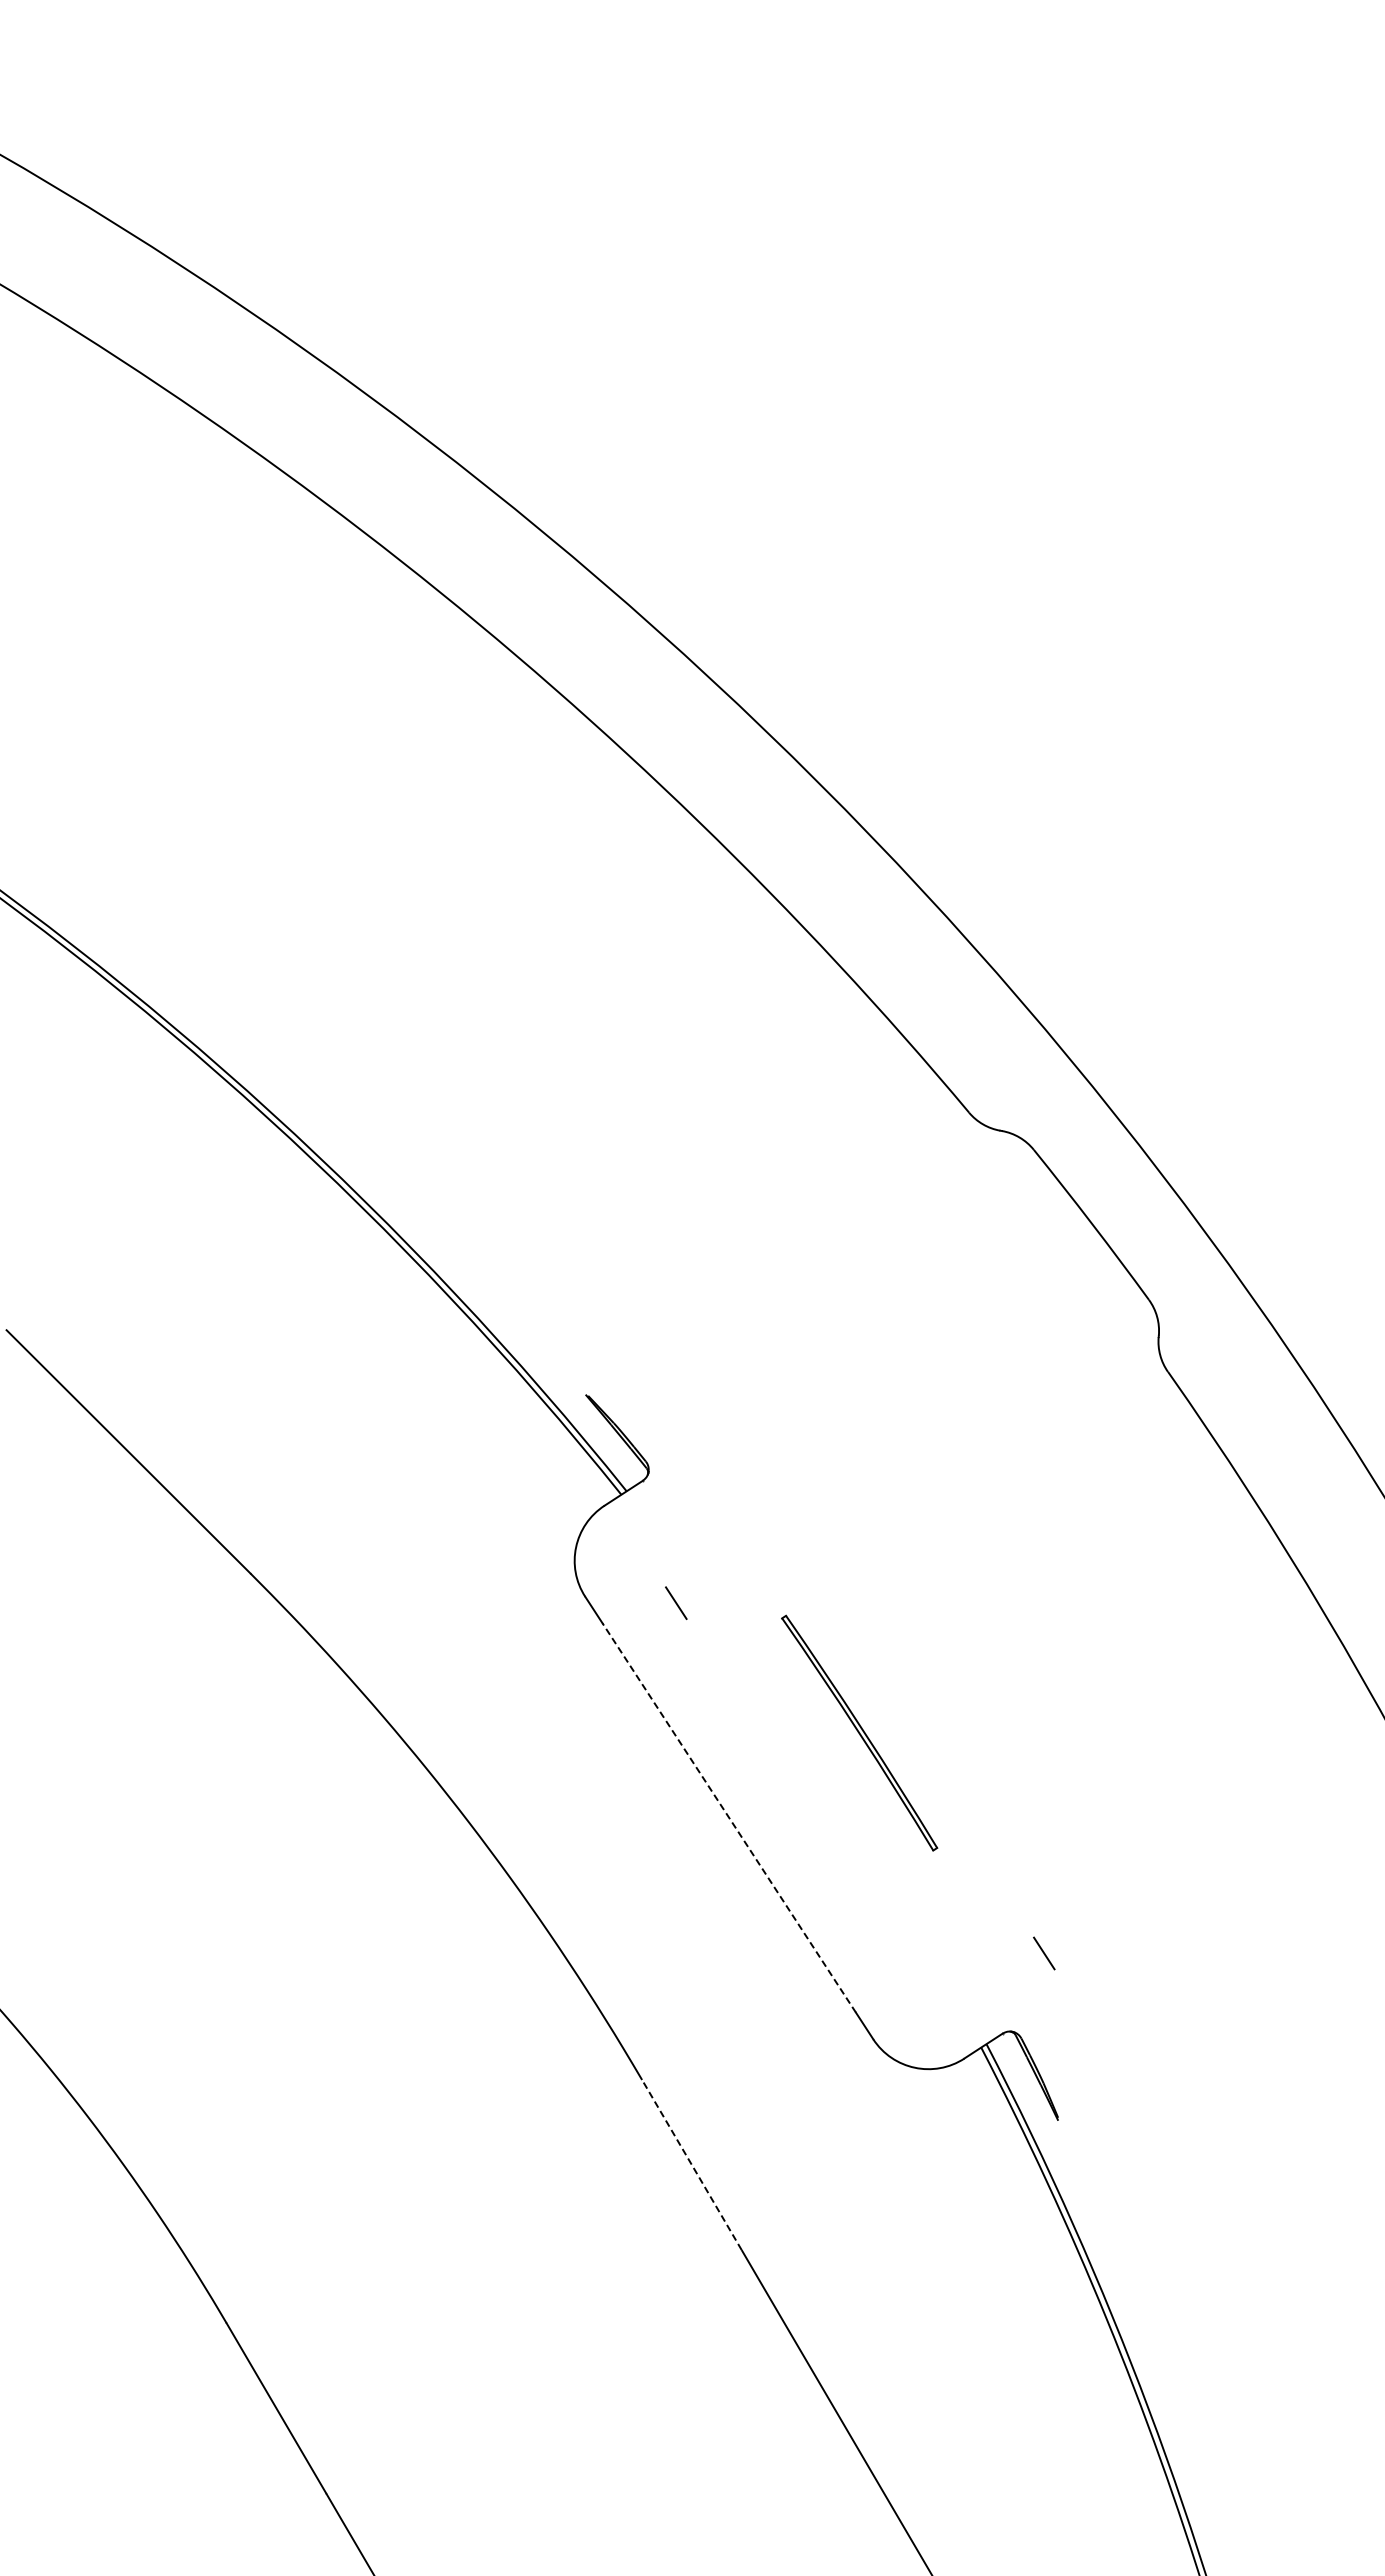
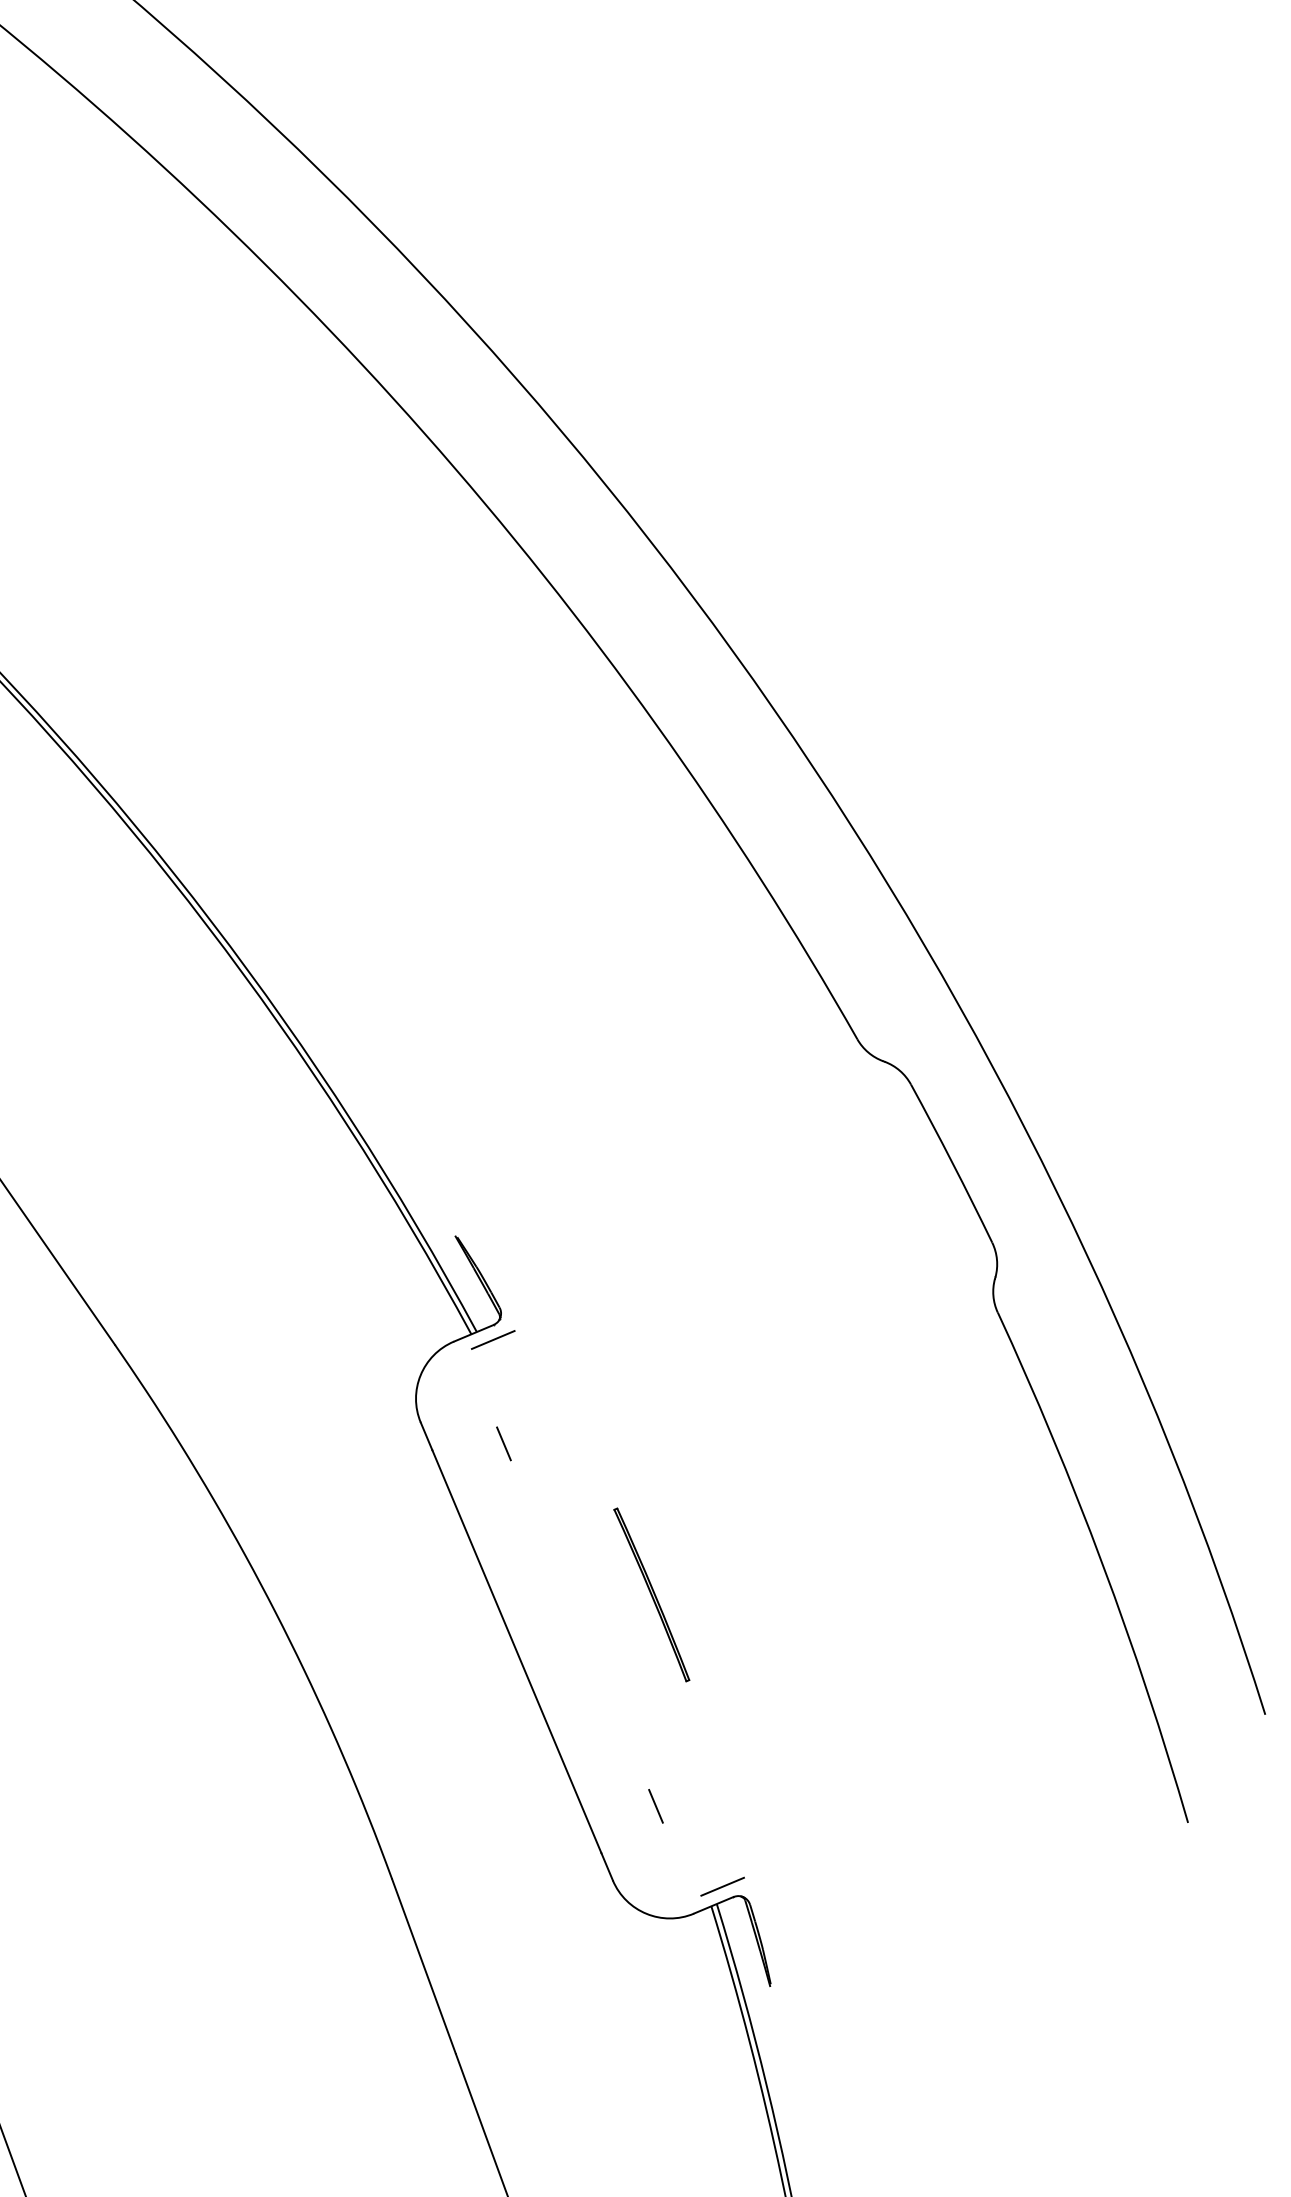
line: (644, 1496) -> (492, 1339), added
part: (859, 1732) -> (651, 1594), size x0.71
line: (729, 1817) -> (517, 1651), dashed -> solid
line: (1044, 1953) -> (656, 1806), moved
line: (988, 2024) -> (721, 1886), added
line: (691, 2164) -> (423, 1965), dashed -> solid

